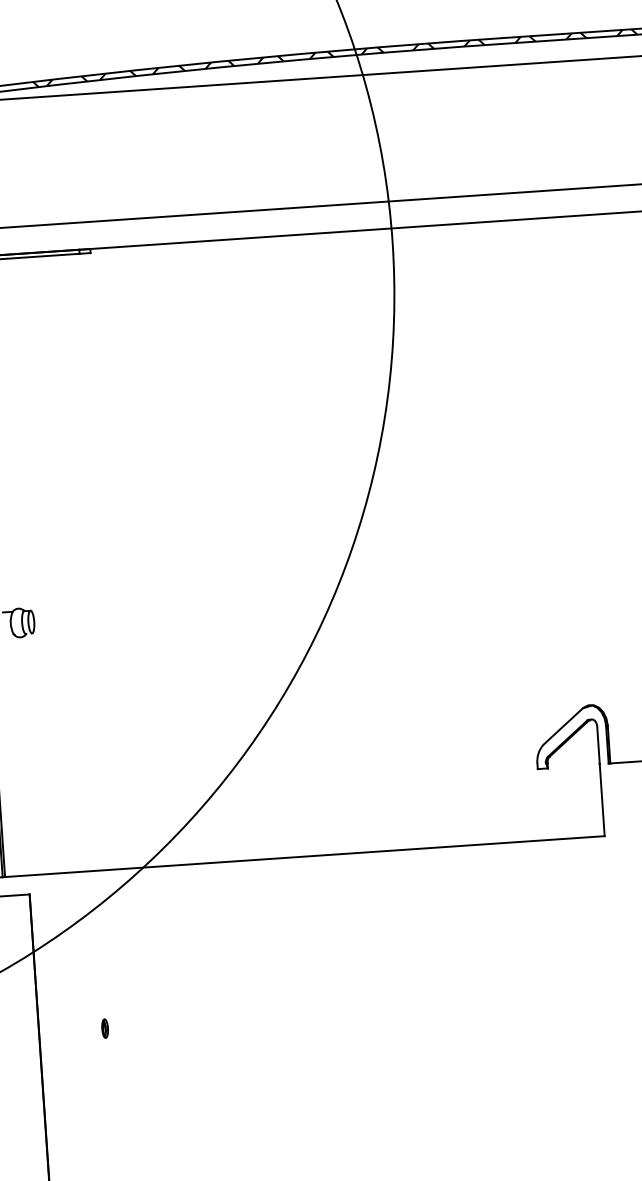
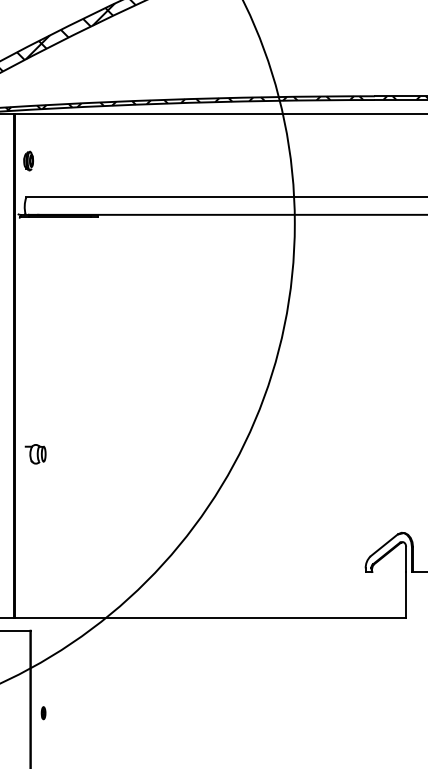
part: (104, 1029) -> (43, 713), moved

